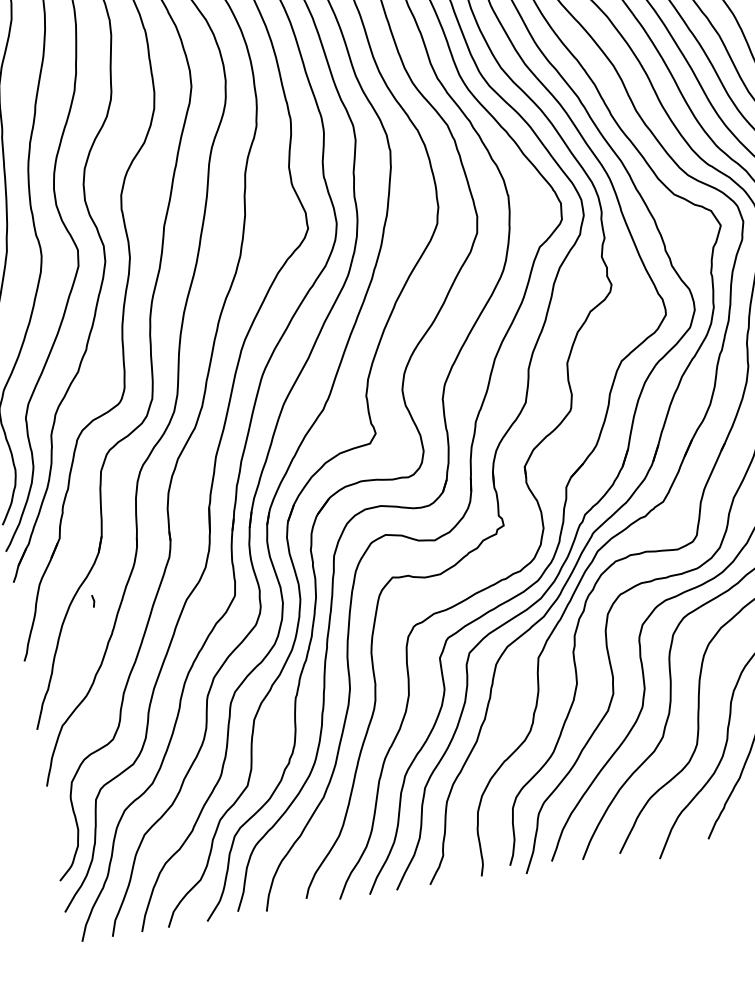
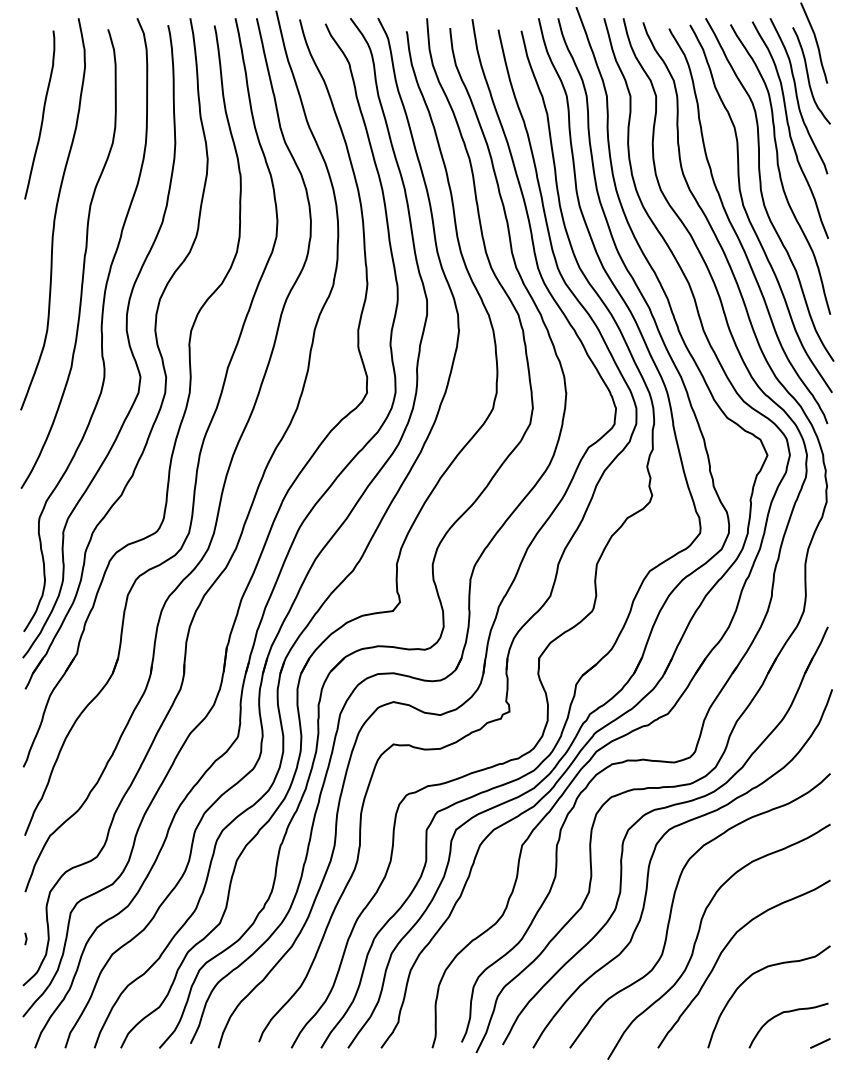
line: (93, 600) -> (25, 938), moved

